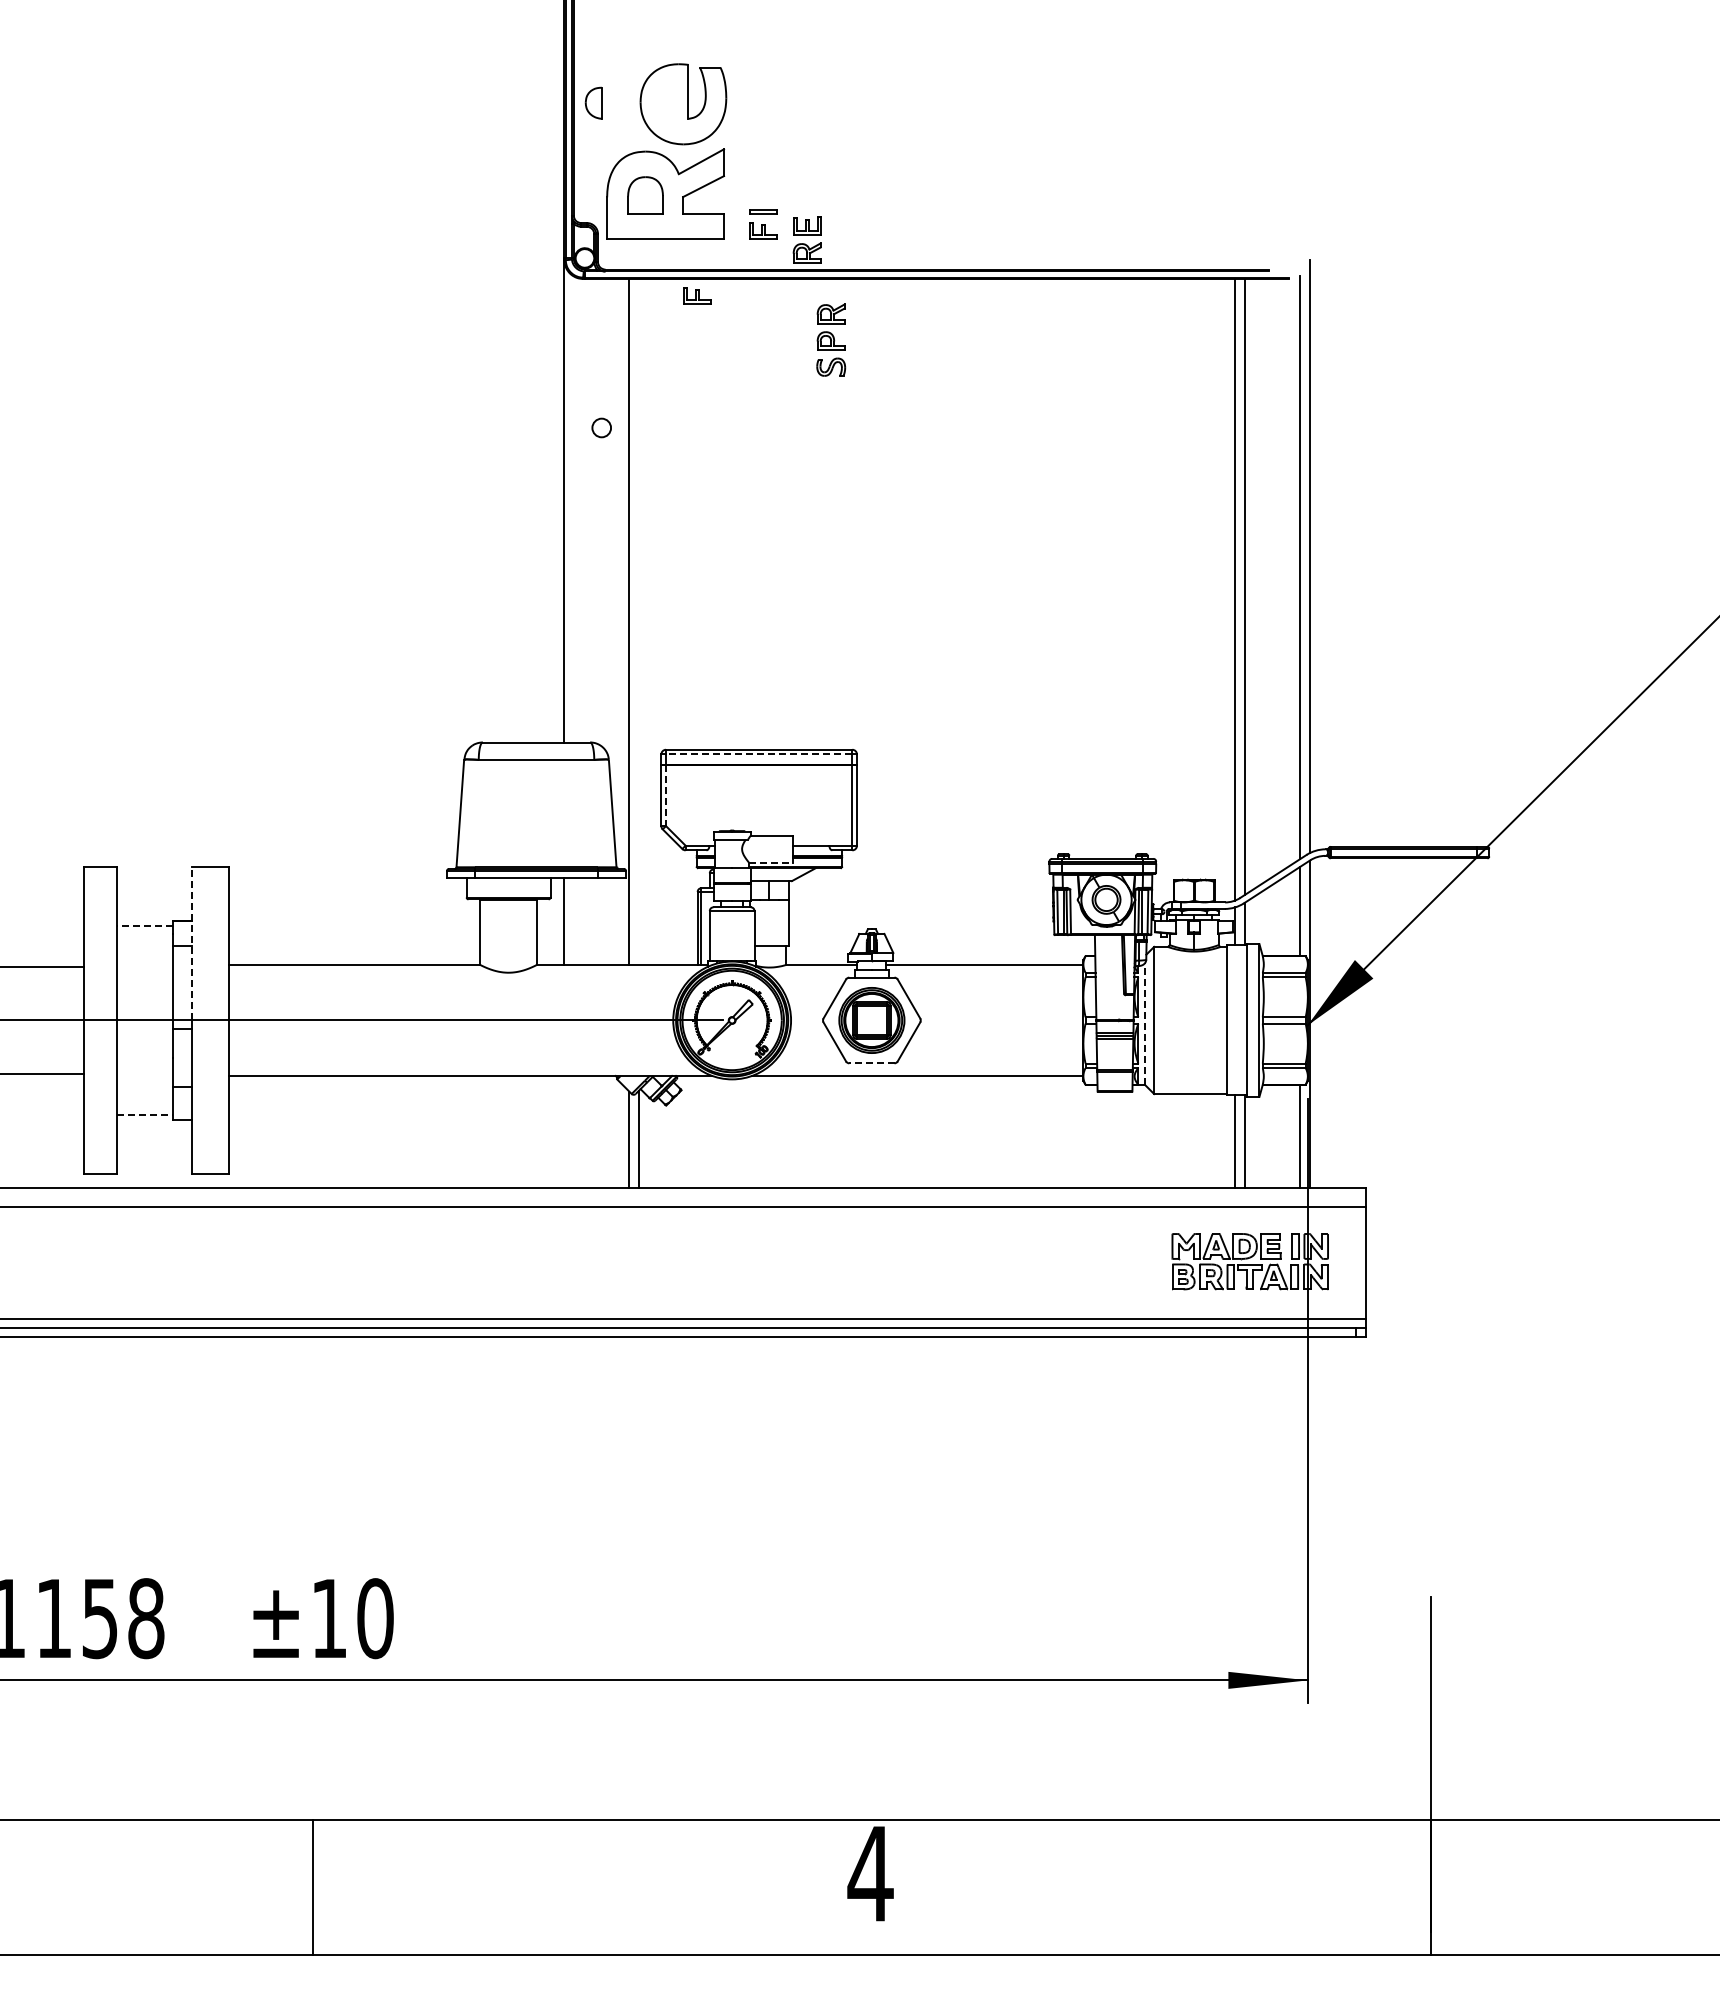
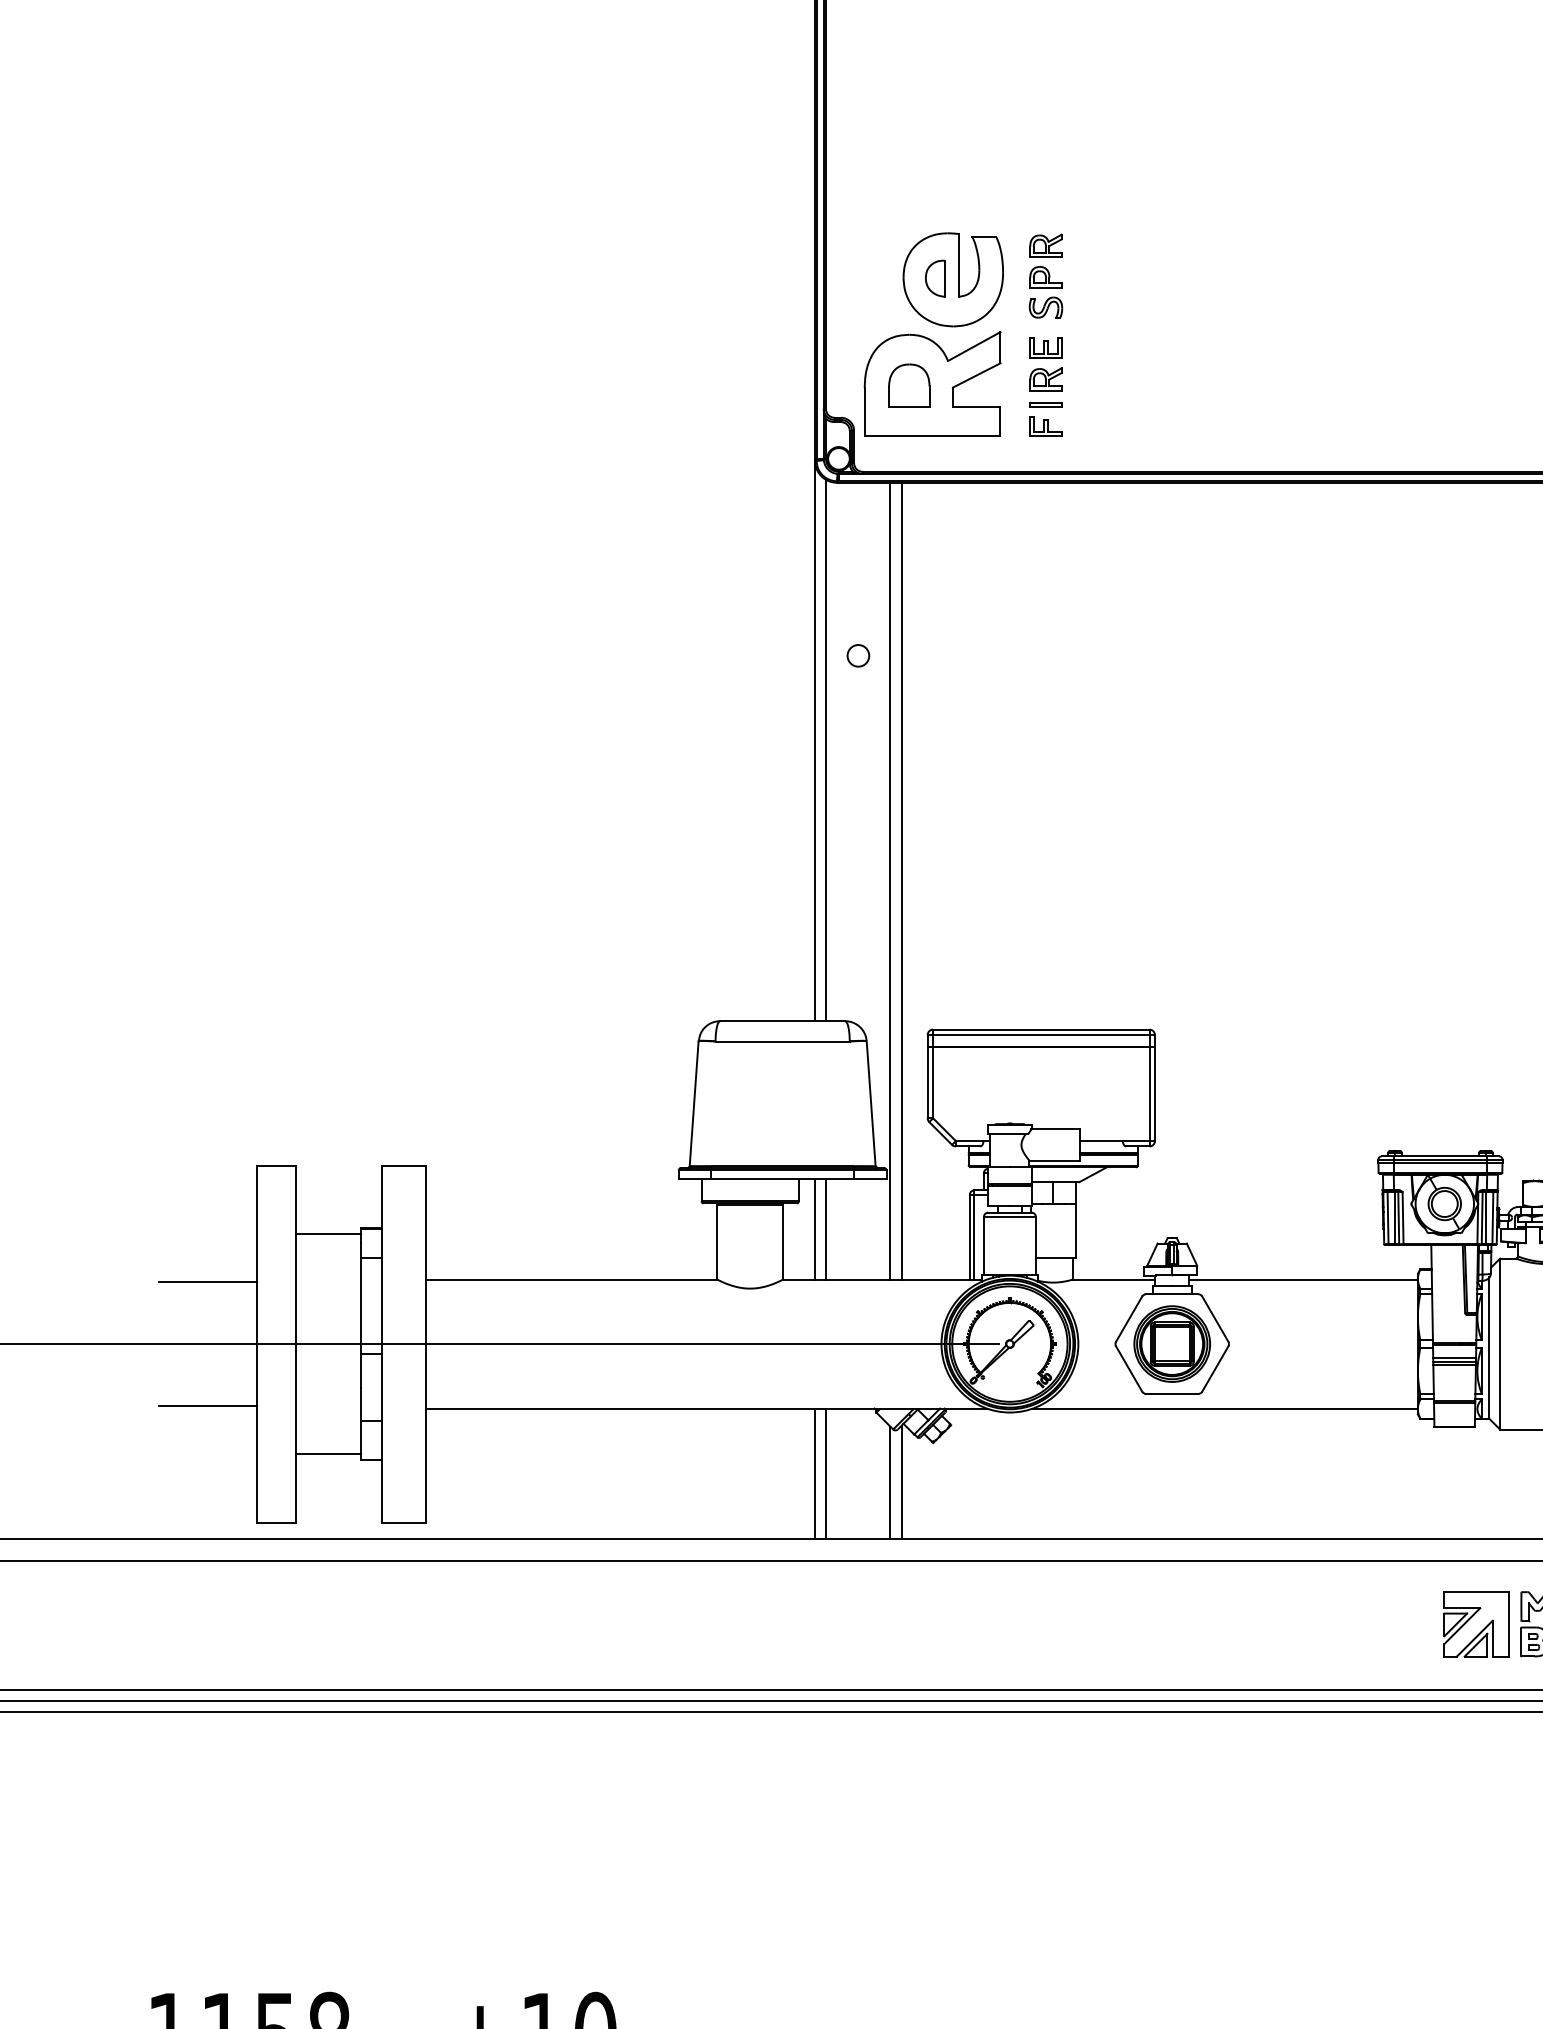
part: (593, 102) -> (934, 277), moved
part: (806, 239) -> (1045, 363), moved
part: (697, 295) -> (969, 501), removed
part: (831, 339) -> (1046, 275), moved
line: (574, 509) -> (826, 750), added
line: (639, 621) -> (902, 880), added
line: (758, 754) -> (1040, 1035), dashed -> solid
line: (666, 795) -> (933, 1082), dashed -> solid
line: (770, 862) -> (1054, 1160), dashed -> solid
line: (574, 921) -> (826, 1229), added
line: (145, 925) -> (328, 1233), dashed -> solid
line: (191, 943) -> (381, 1254), dashed -> solid
line: (1144, 1023) -> (1488, 1347), dashed -> solid
line: (871, 1063) -> (1171, 1394), dashed -> solid
line: (145, 1115) -> (328, 1454), dashed -> solid
line: (564, 1132) -> (815, 1474), added
line: (574, 1132) -> (826, 1474), added
part: (1133, 1261) -> (1476, 1624), added

